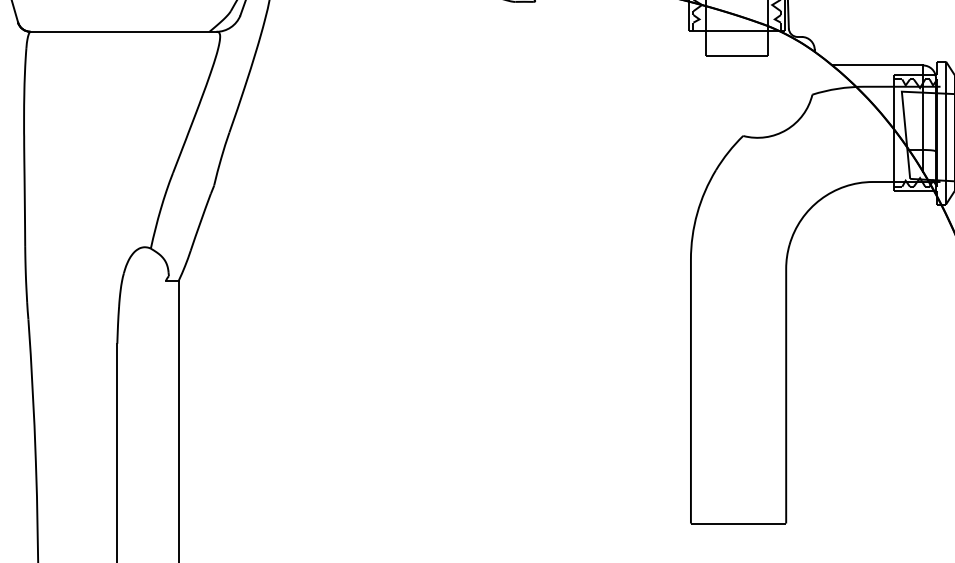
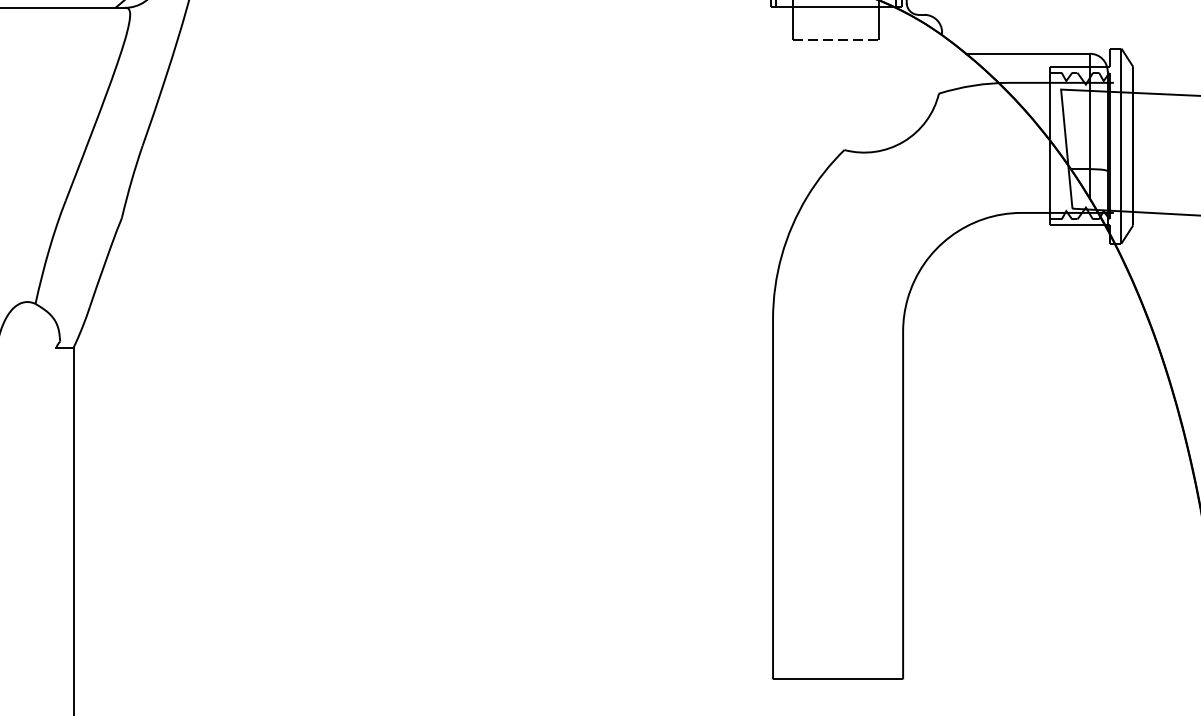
line: (737, 55) -> (836, 40), solid -> dashed

